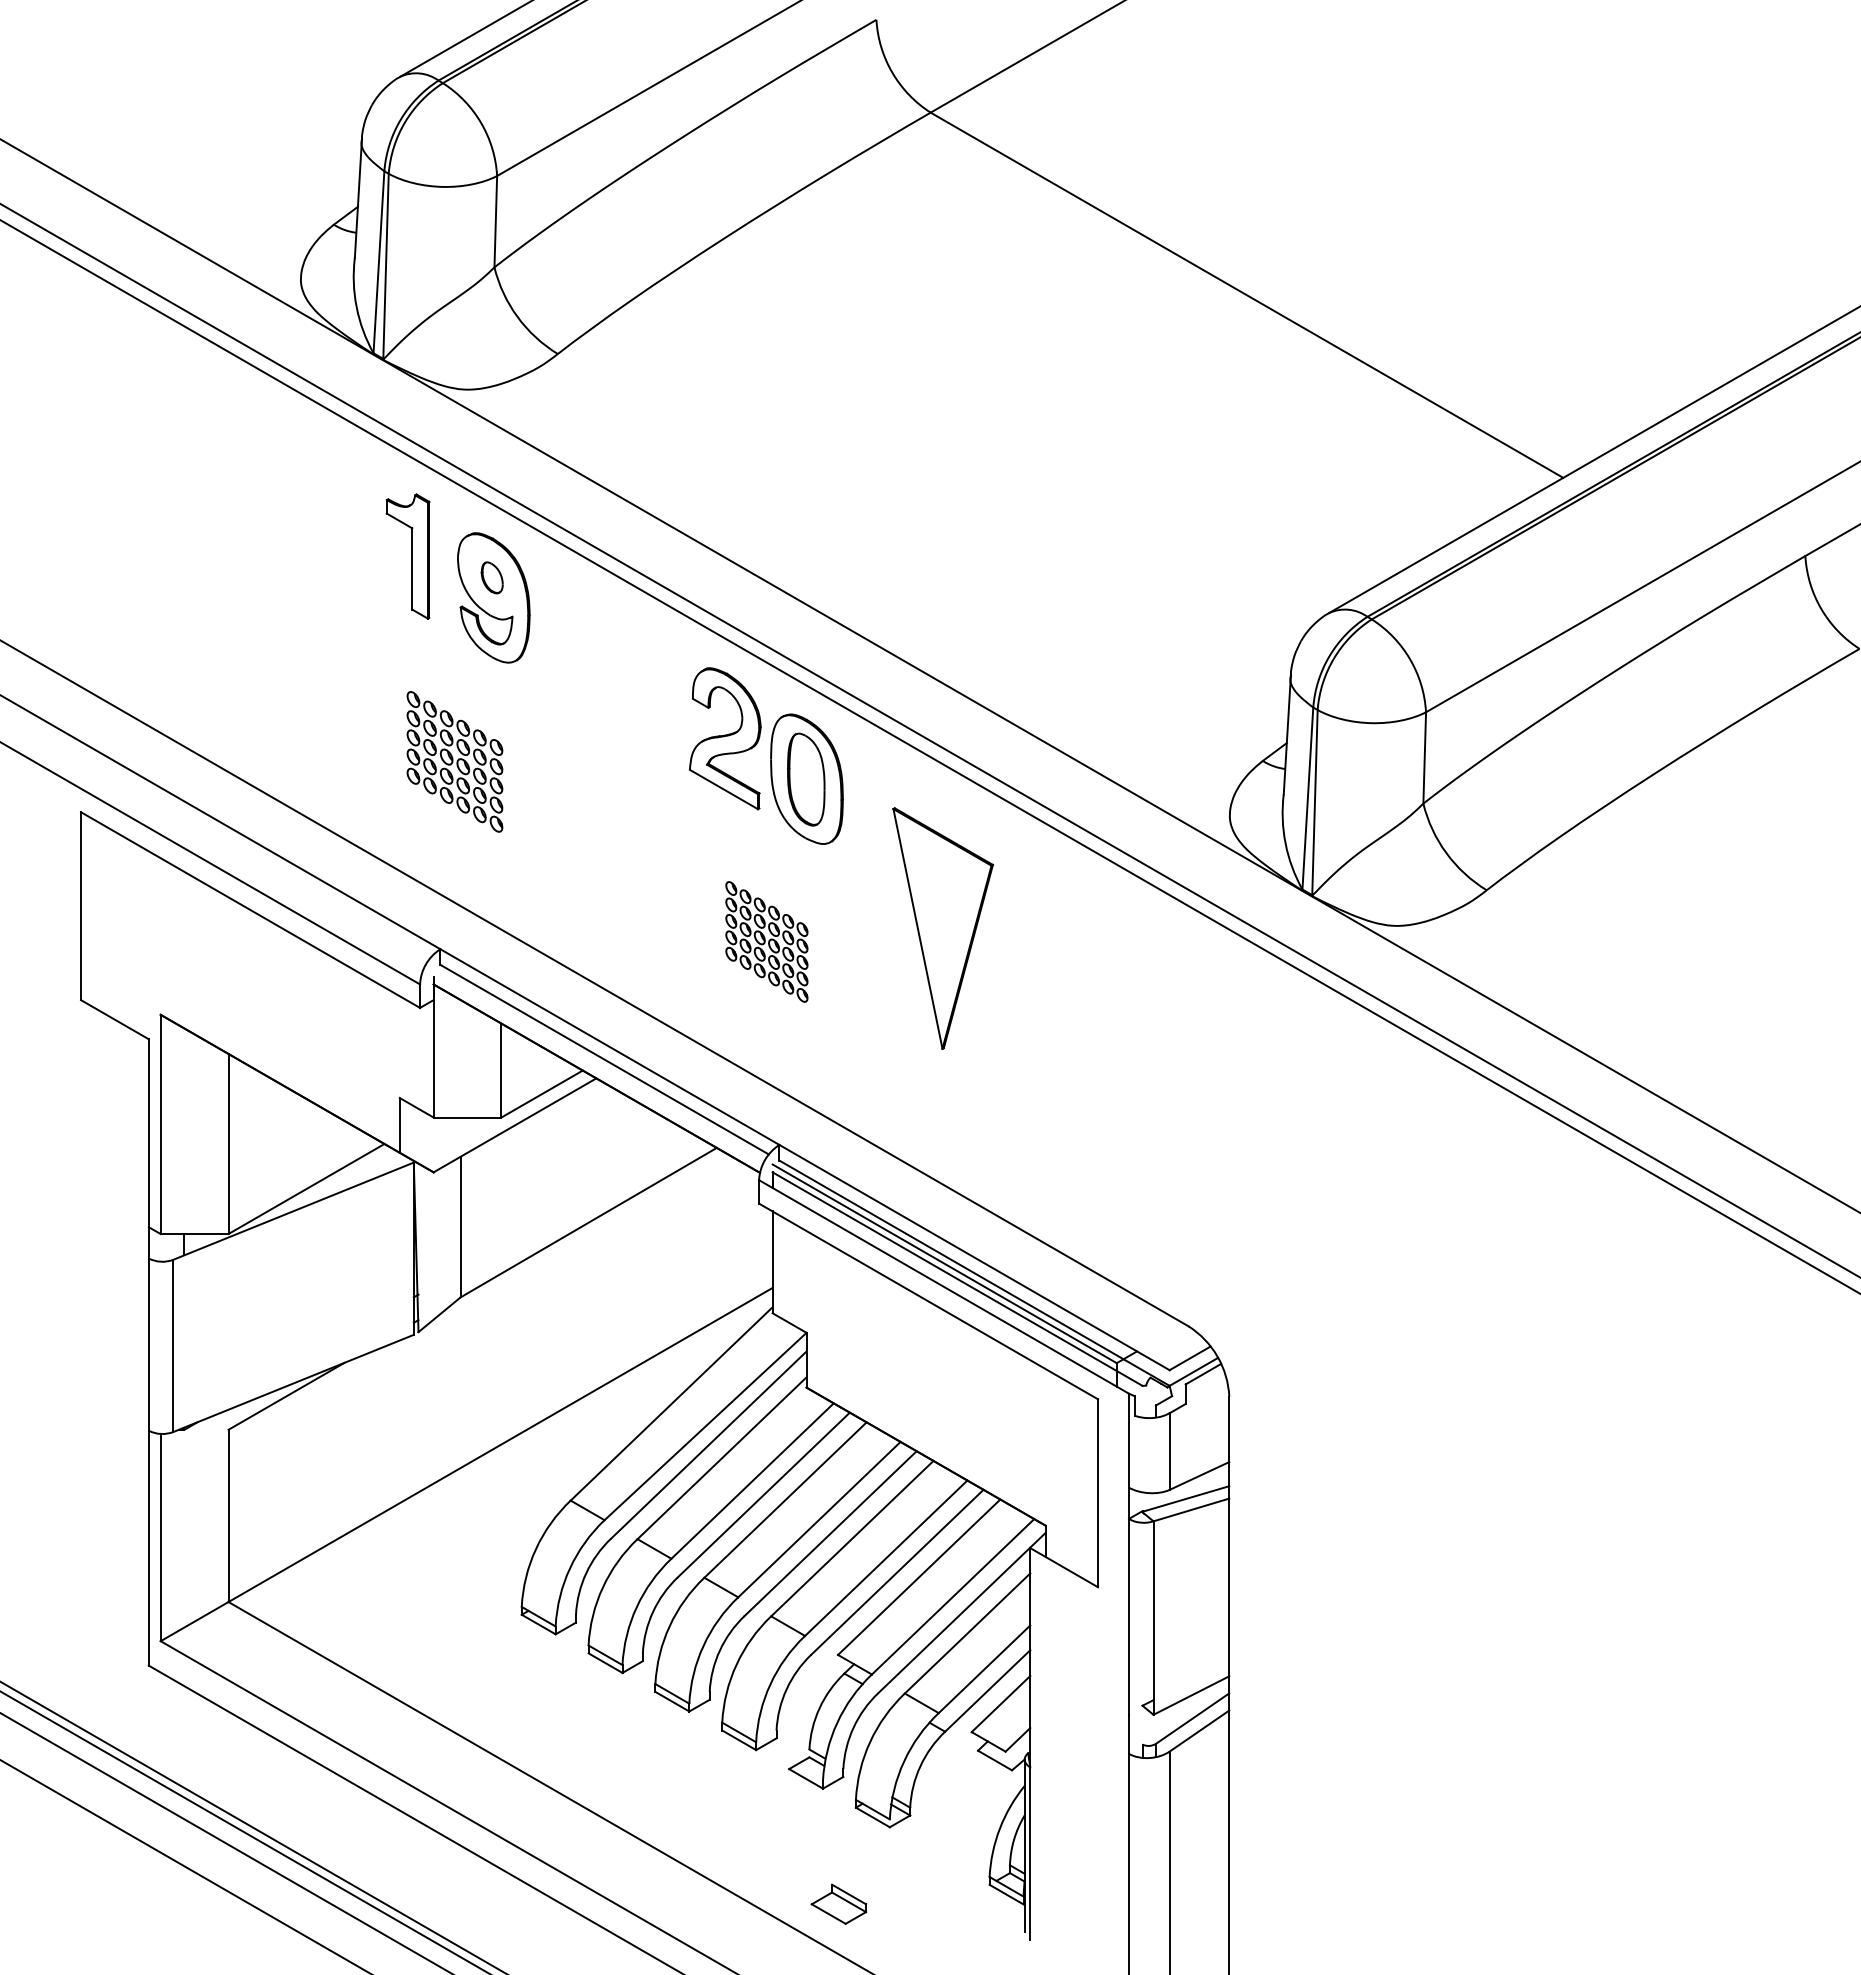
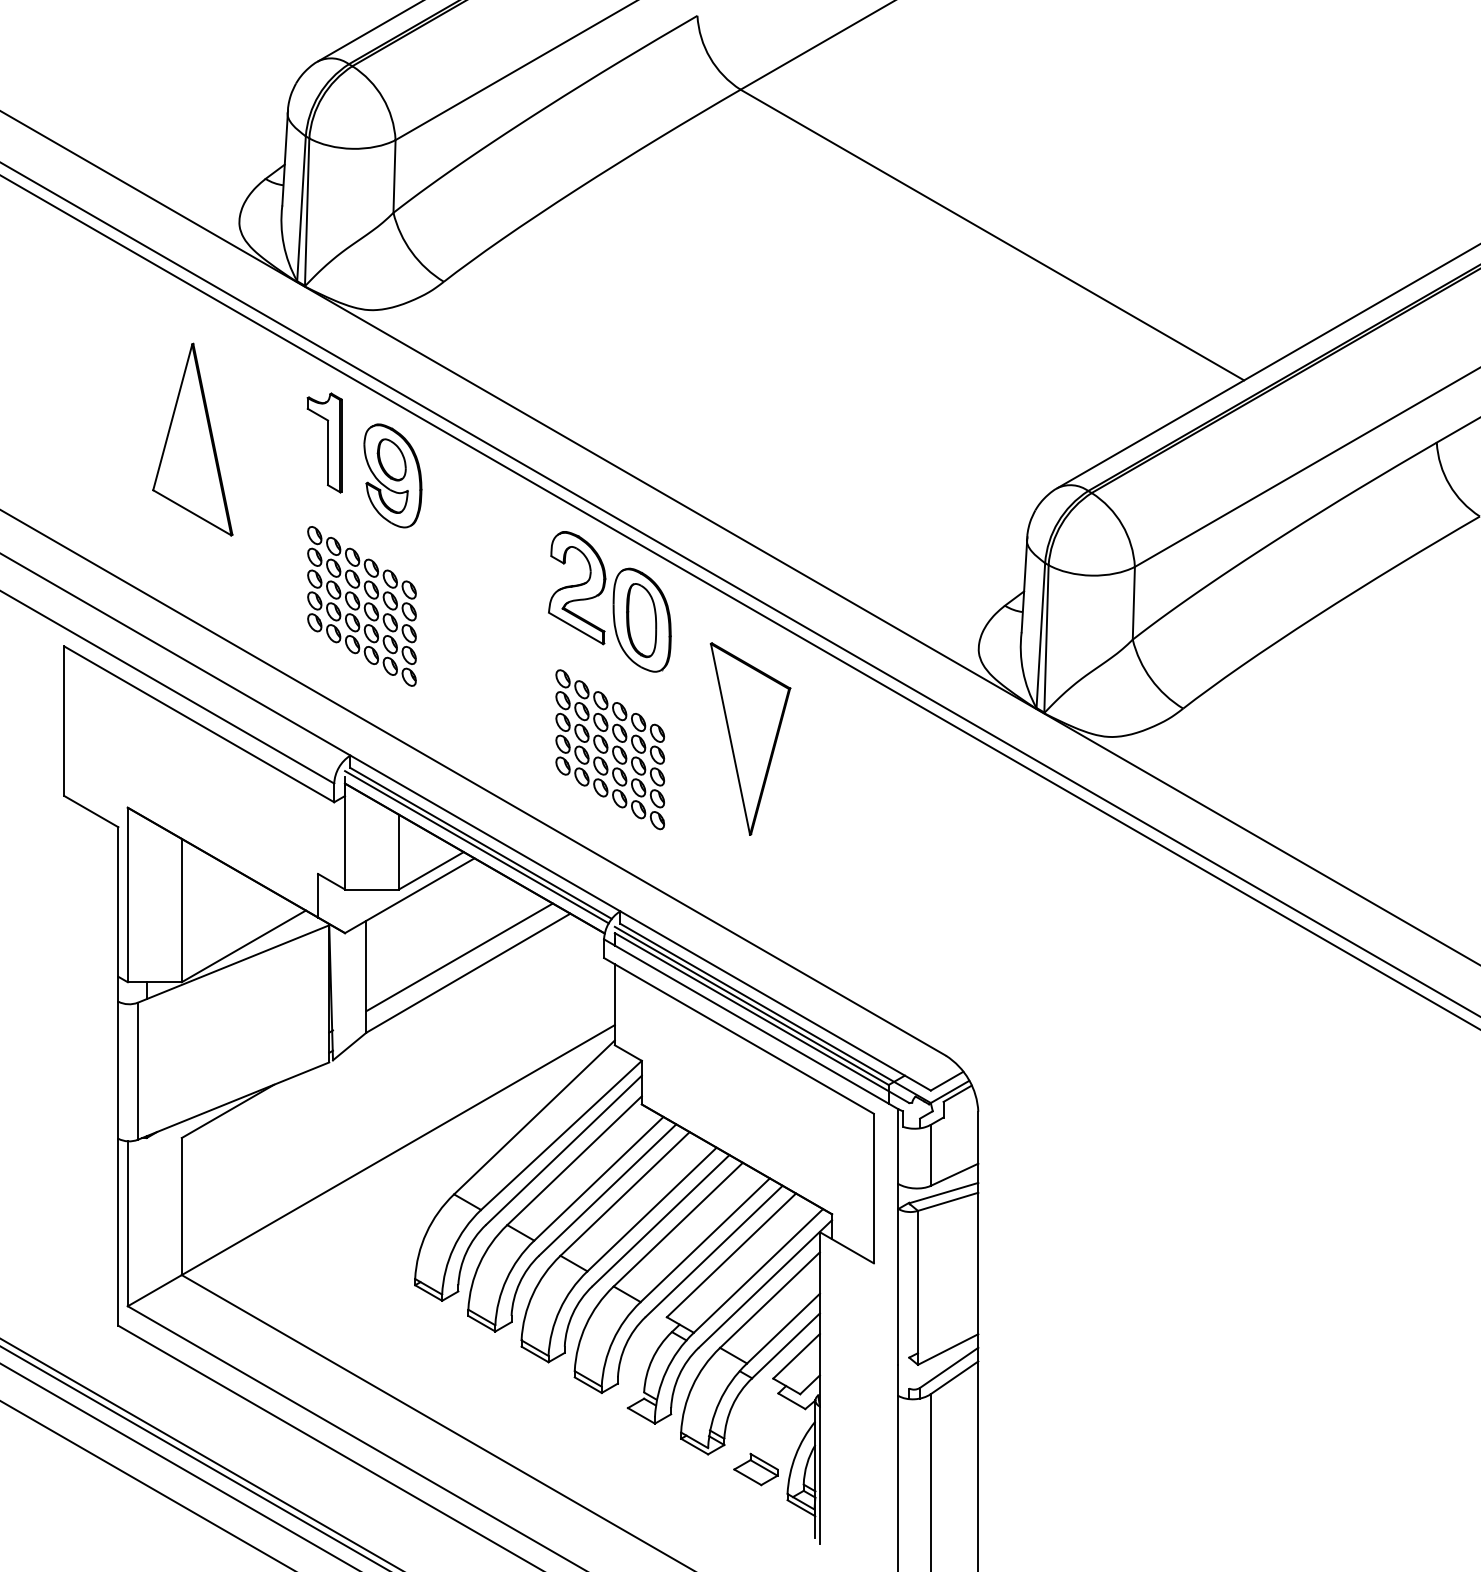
part: (242, 552) -> (192, 439), added
part: (491, 577) -> (391, 459), size x1.67
part: (454, 761) -> (361, 606), size x1.43
part: (766, 941) -> (609, 749), size x1.67
line: (599, 1064) -> (477, 847), added
line: (577, 1202) -> (459, 957), added
part: (838, 1903) -> (755, 1468), moved

